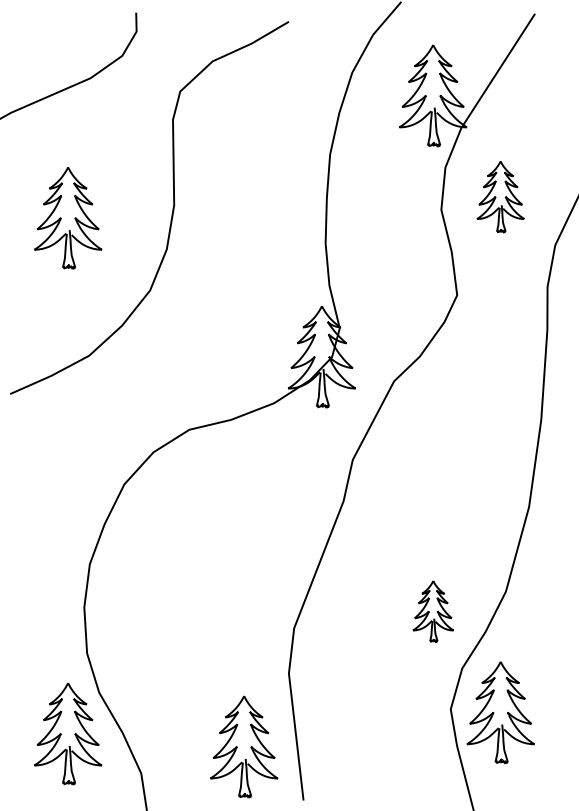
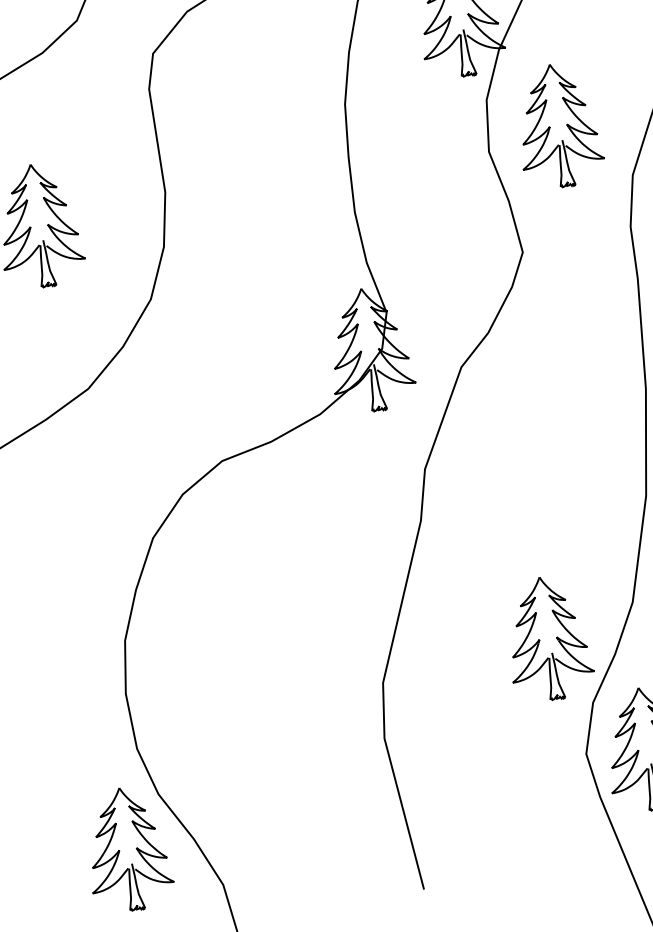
part: (500, 196) -> (558, 125), size x1.43
part: (433, 611) -> (548, 638), size x1.67
part: (244, 746) -> (343, 834), removed

